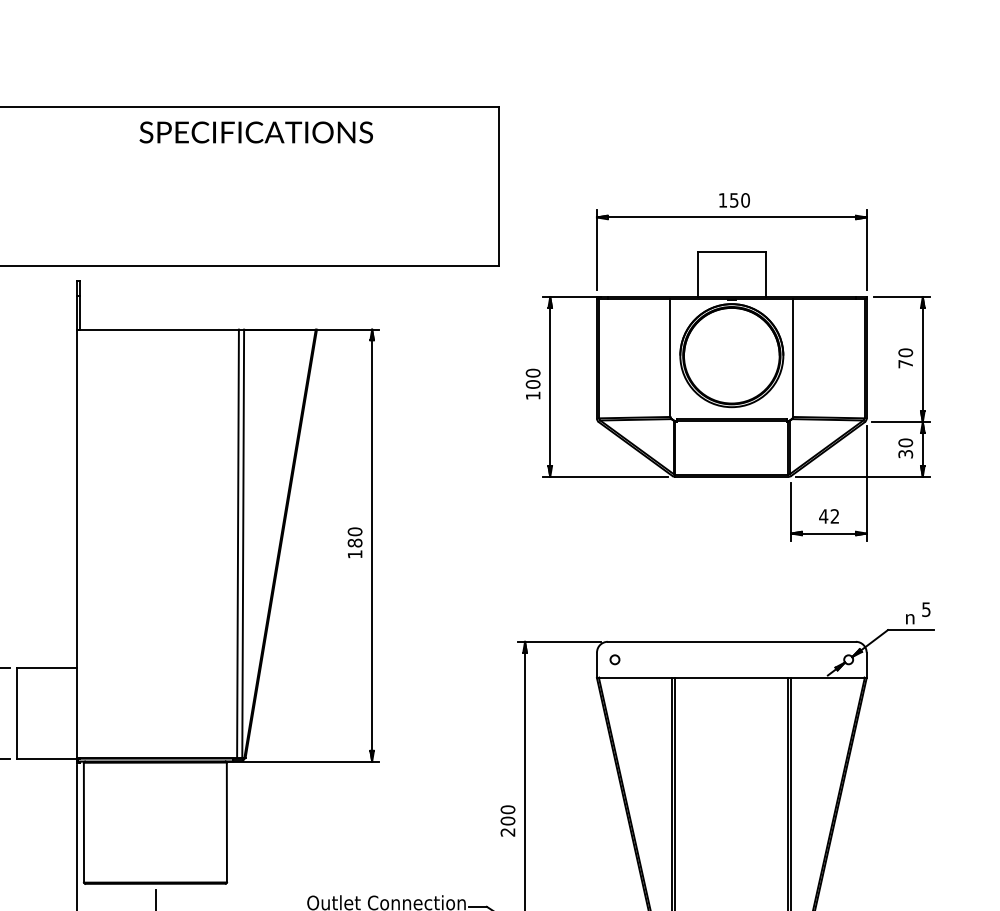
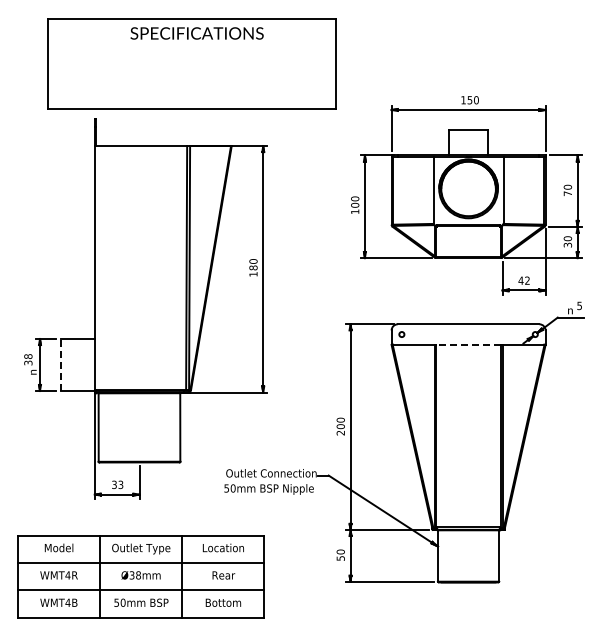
part: (728, 367) -> (466, 195), moved
line: (731, 677) -> (468, 344), solid -> dashed
line: (17, 712) -> (60, 364), solid -> dashed

